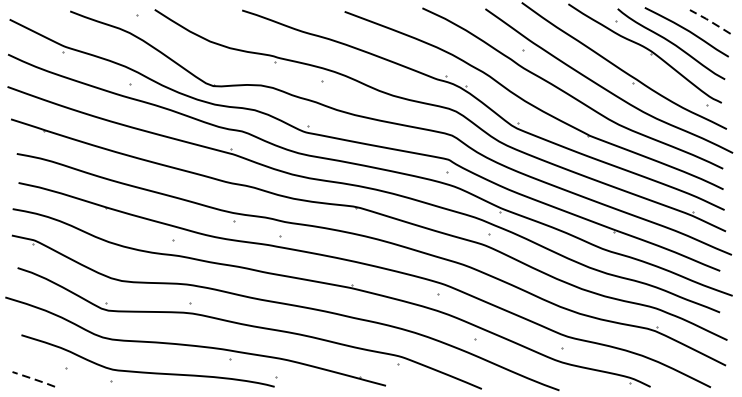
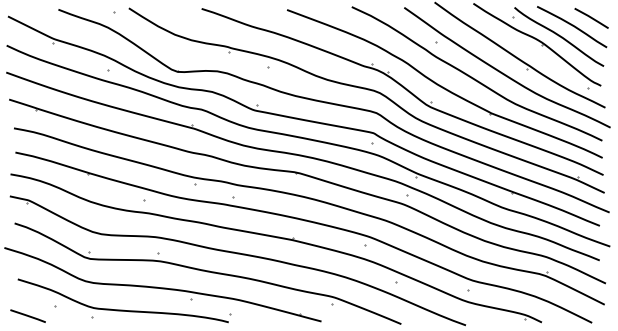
line: (710, 20) -> (591, 17), dashed -> solid
line: (33, 378) -> (27, 315), dashed -> solid

